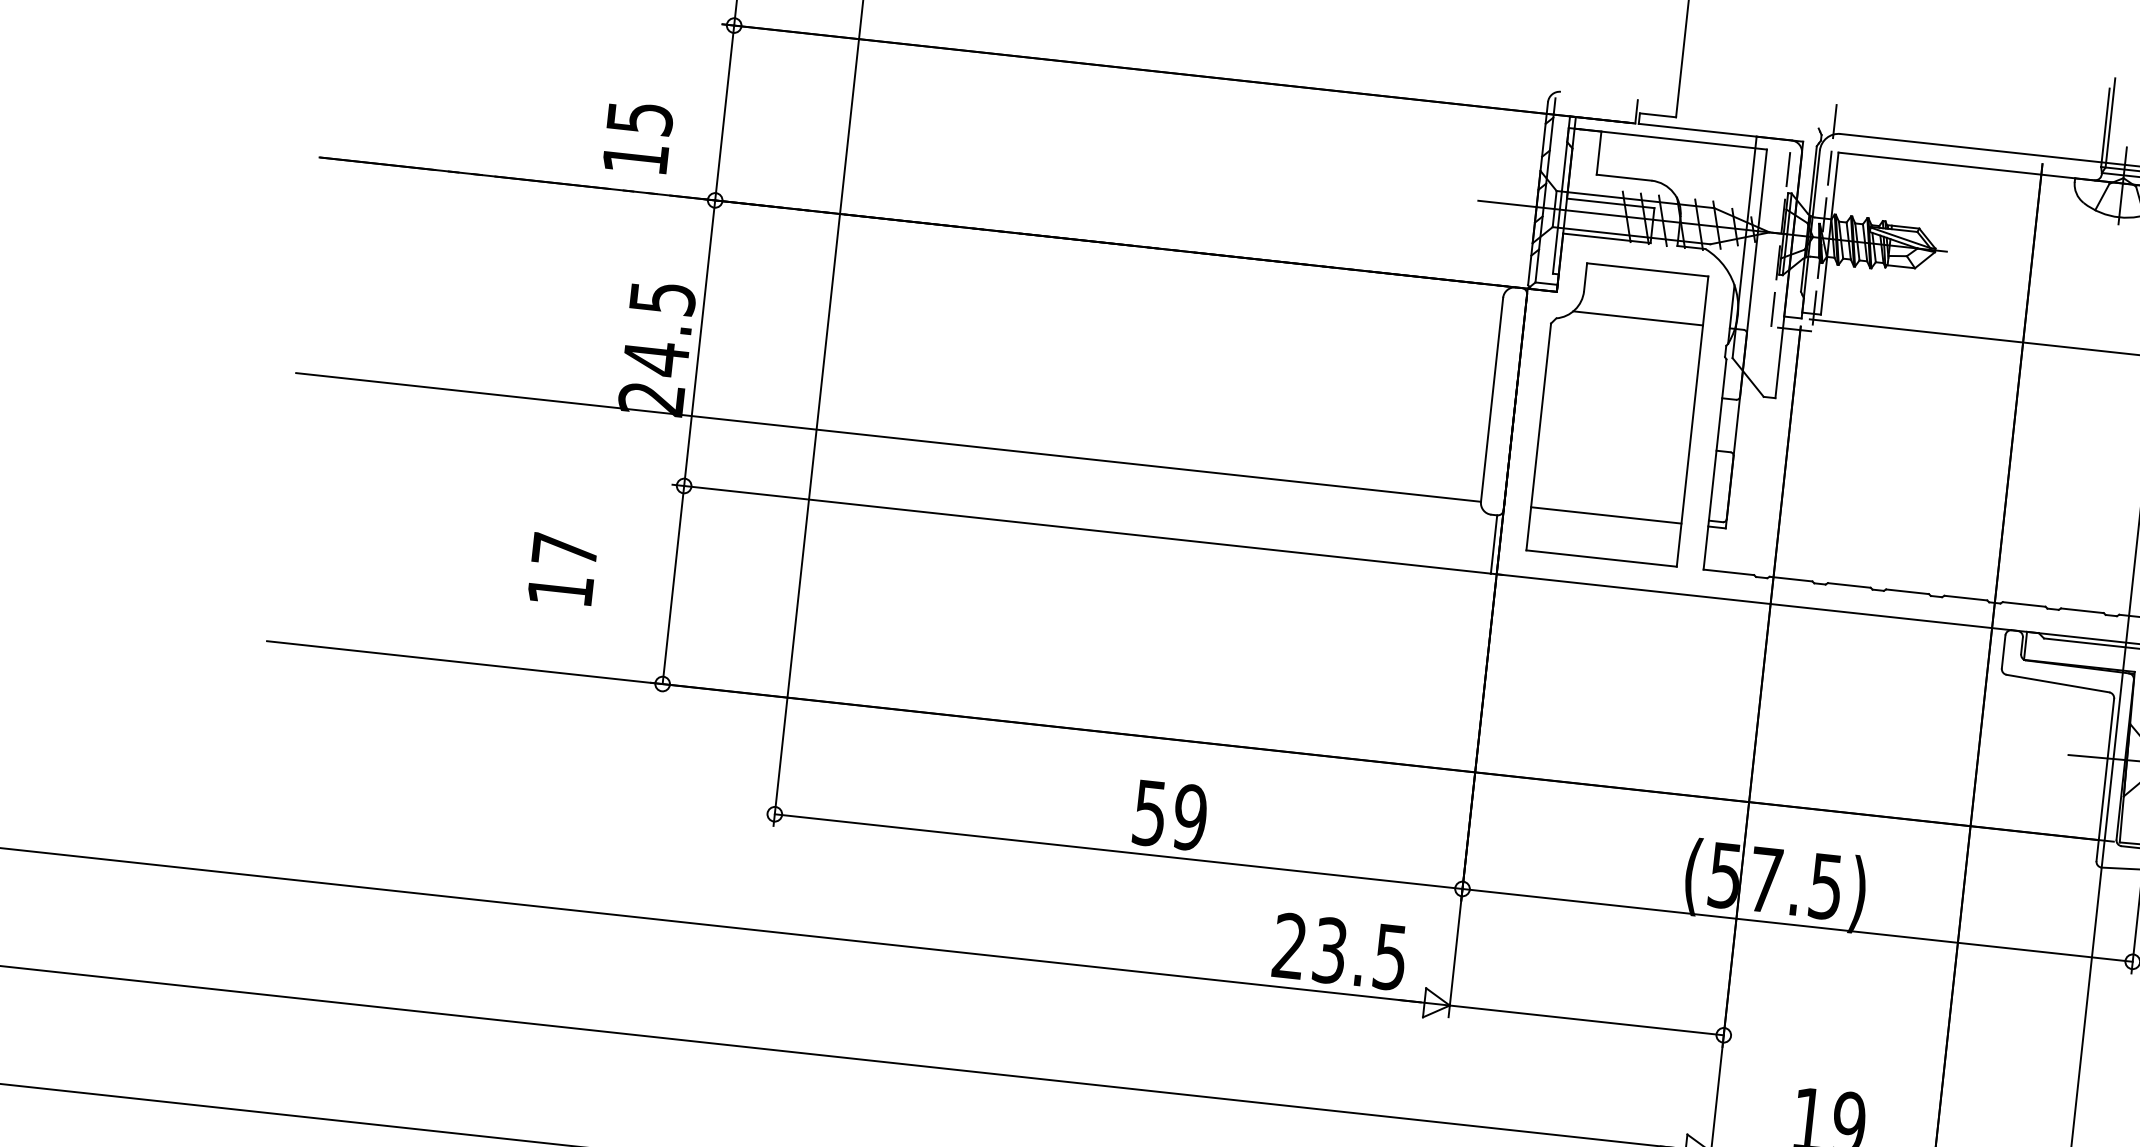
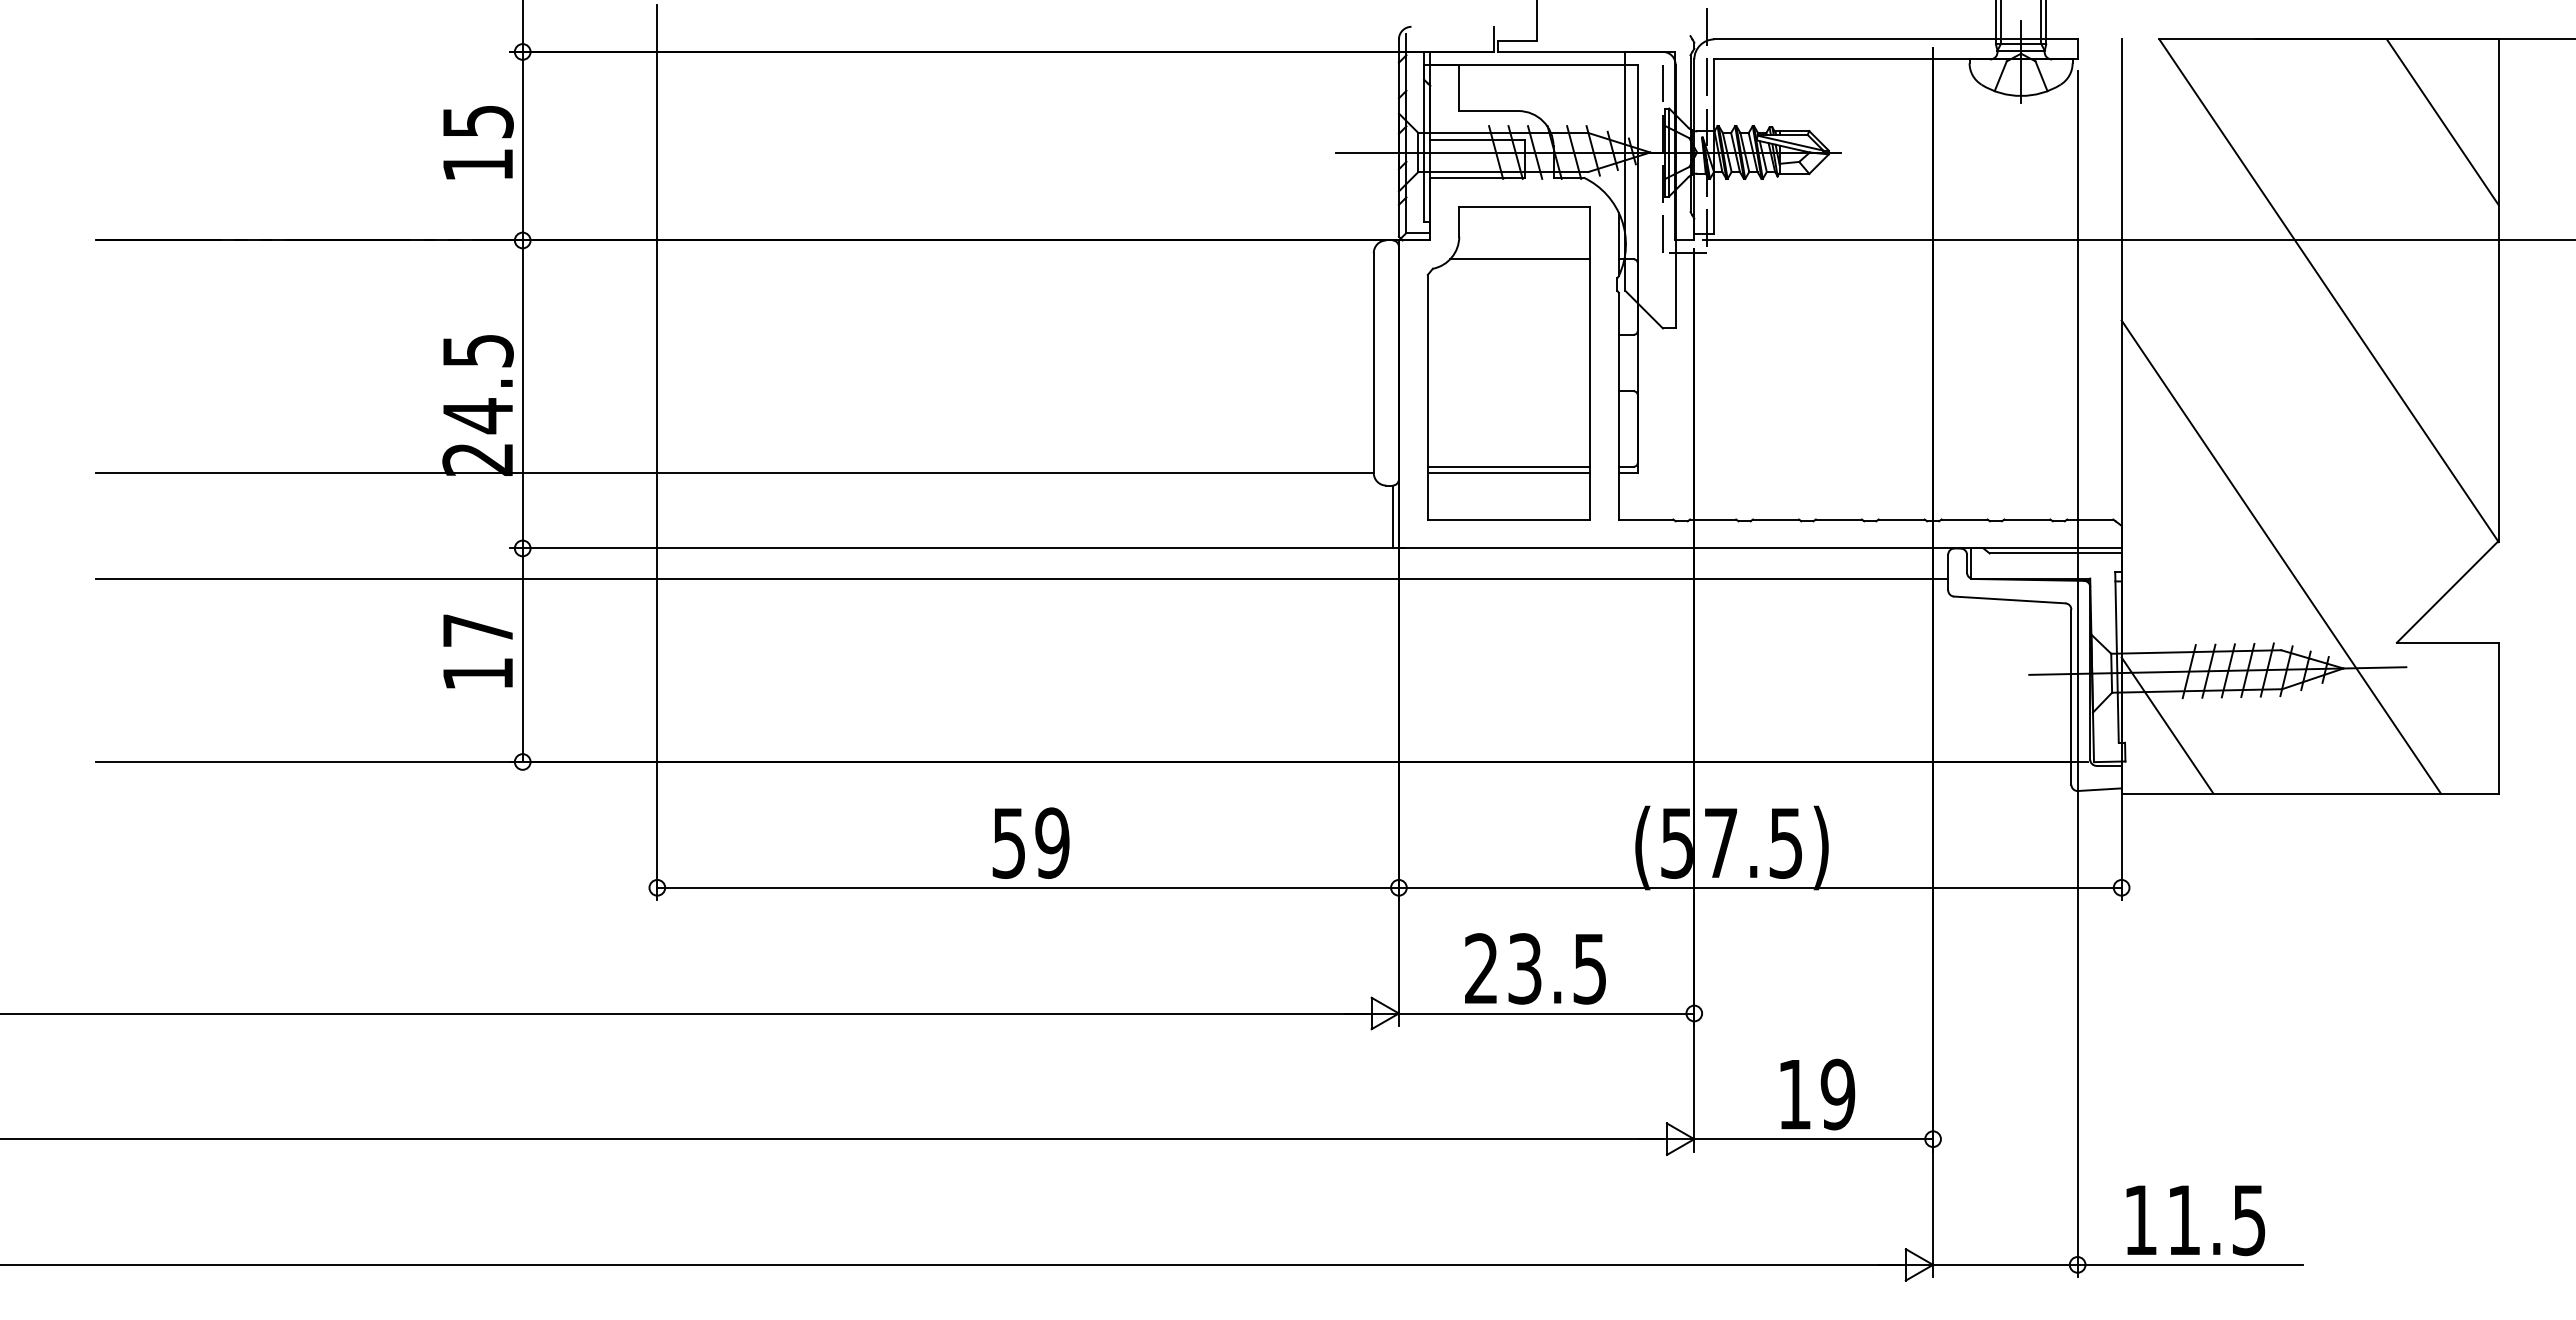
text: (638, 137) -> (478, 142), moved
line: (1606, 509) -> (1508, 466), added
line: (1144, 564) -> (1022, 578), added
text: (562, 569) -> (477, 651), moved
text: (1169, 814) -> (1030, 842), moved
text: (1339, 951) -> (1535, 968), moved

